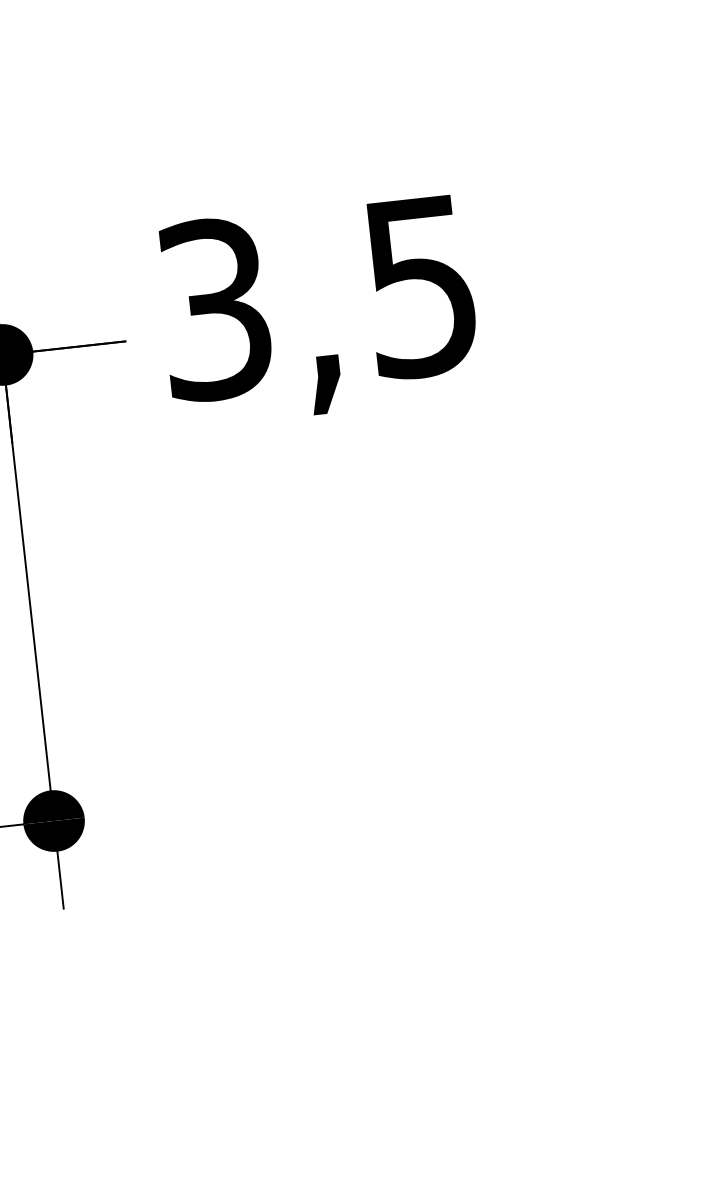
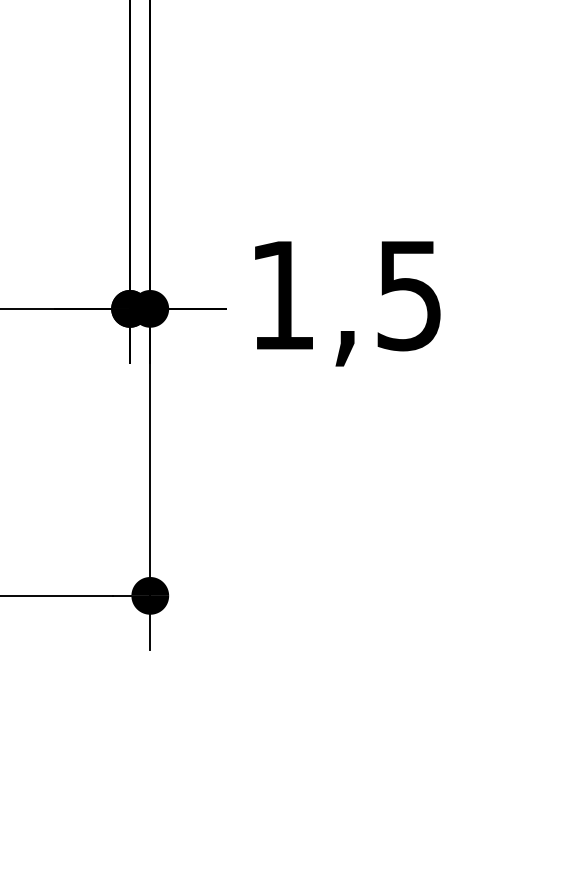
text: (214, 309) -> (282, 295), 3,5 -> 1,5

